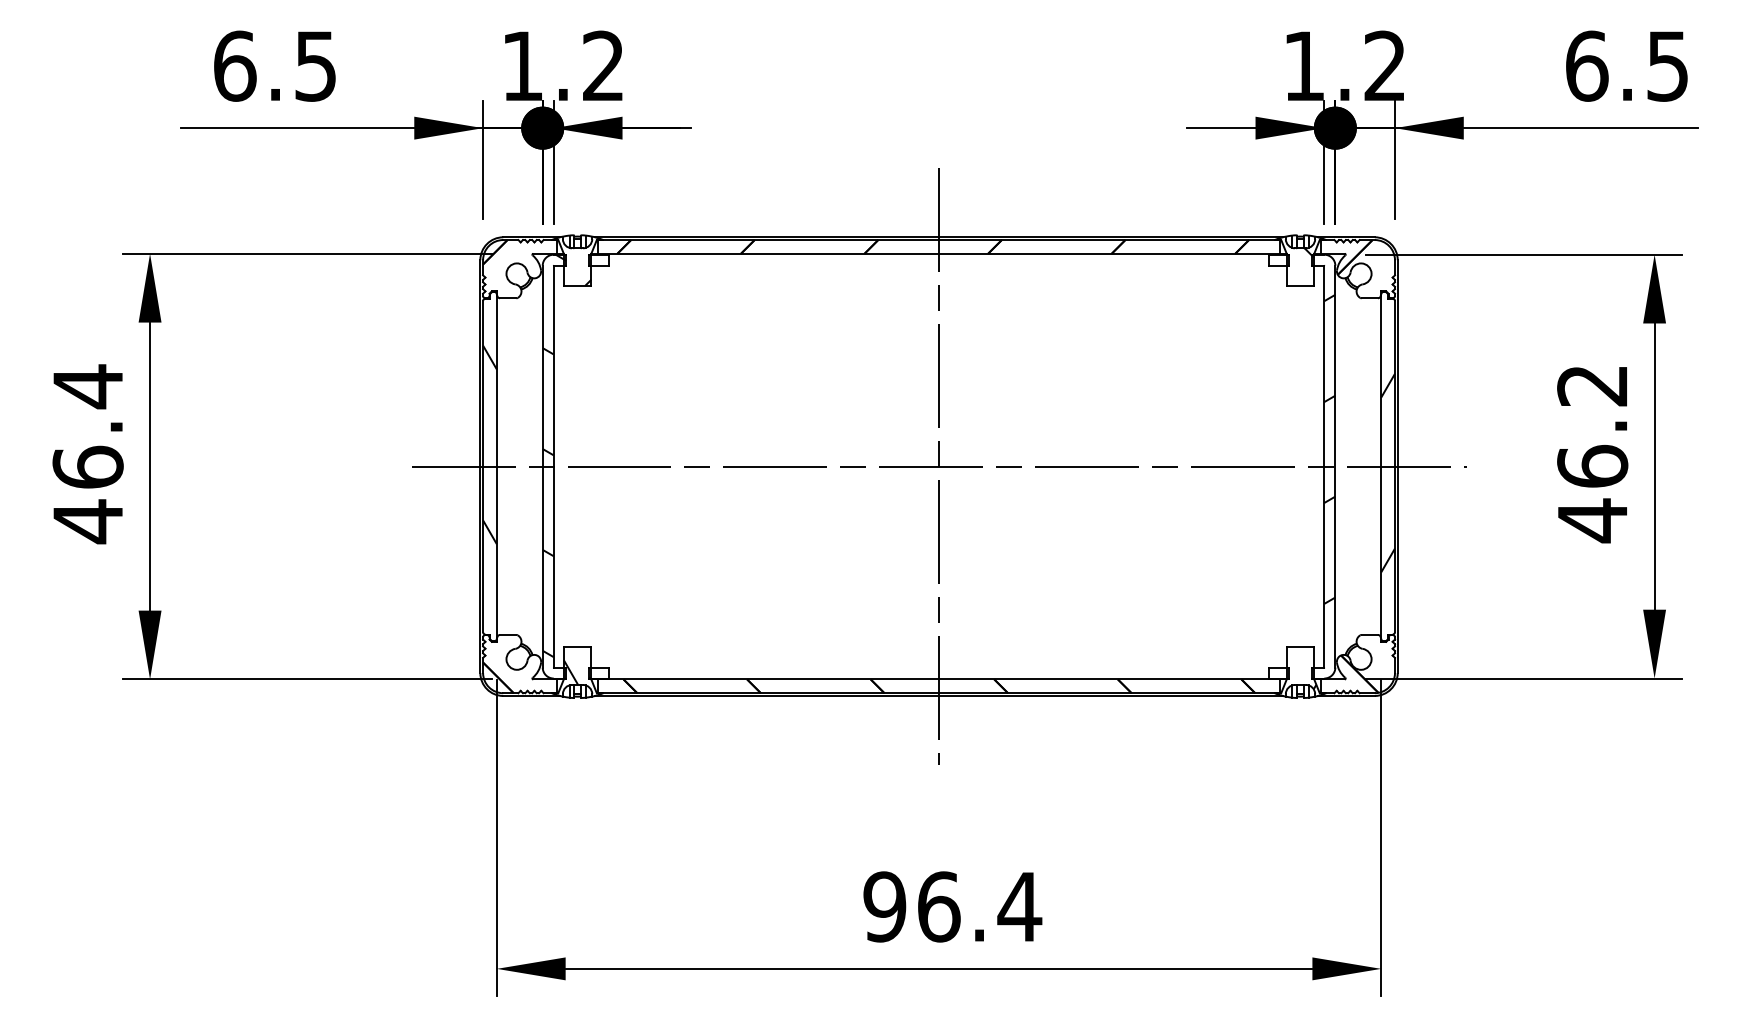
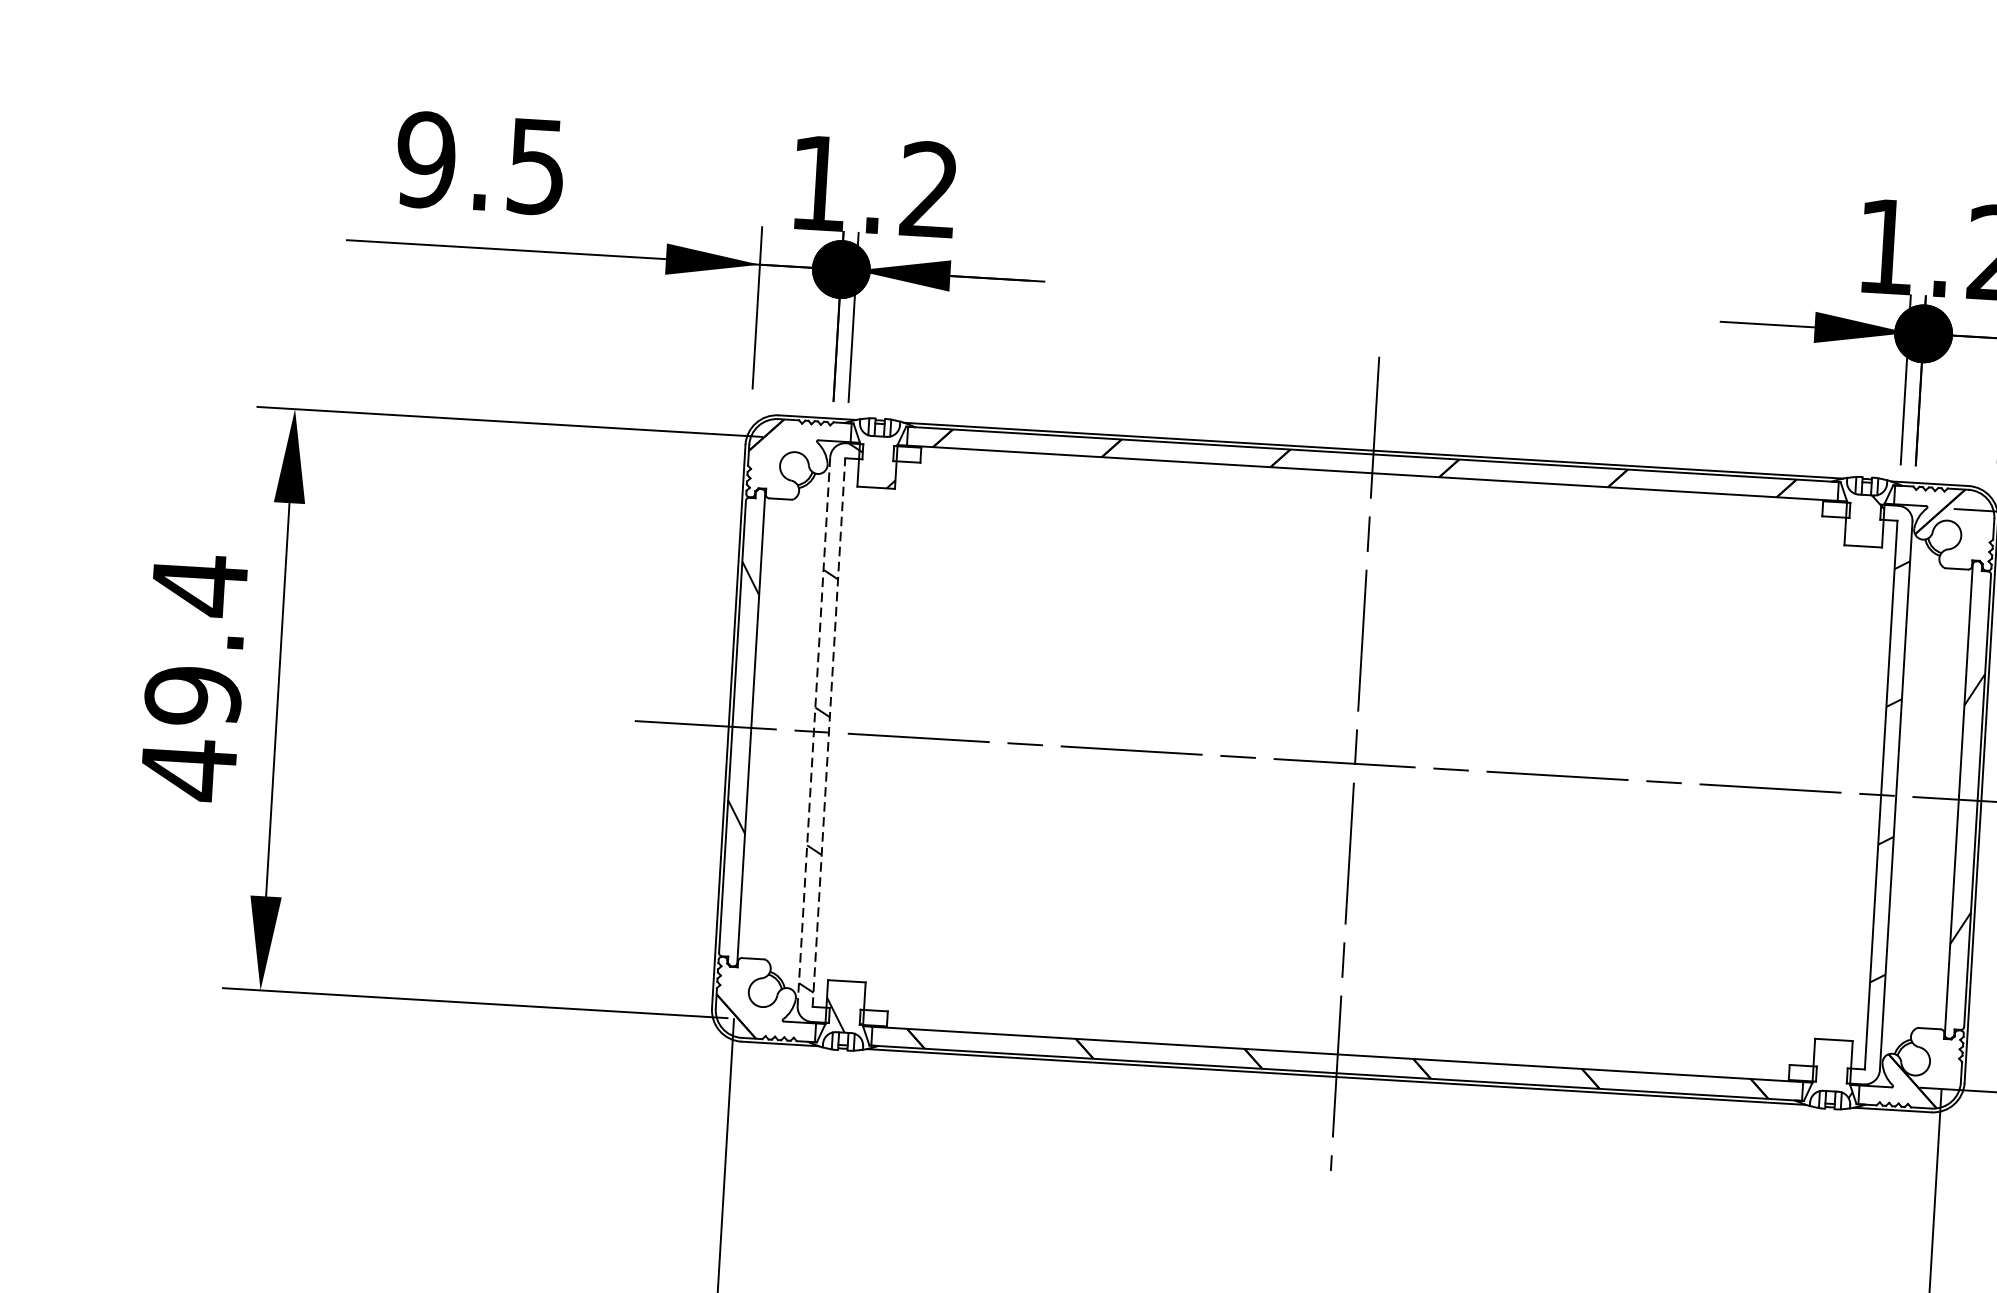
text: (234, 65) -> (425, 158), 6.5 -> 9.5
line: (542, 466) -> (813, 731), solid -> dashed
line: (553, 466) -> (828, 732), solid -> dashed
text: (87, 467) -> (192, 695), 46.4 -> 49.4

